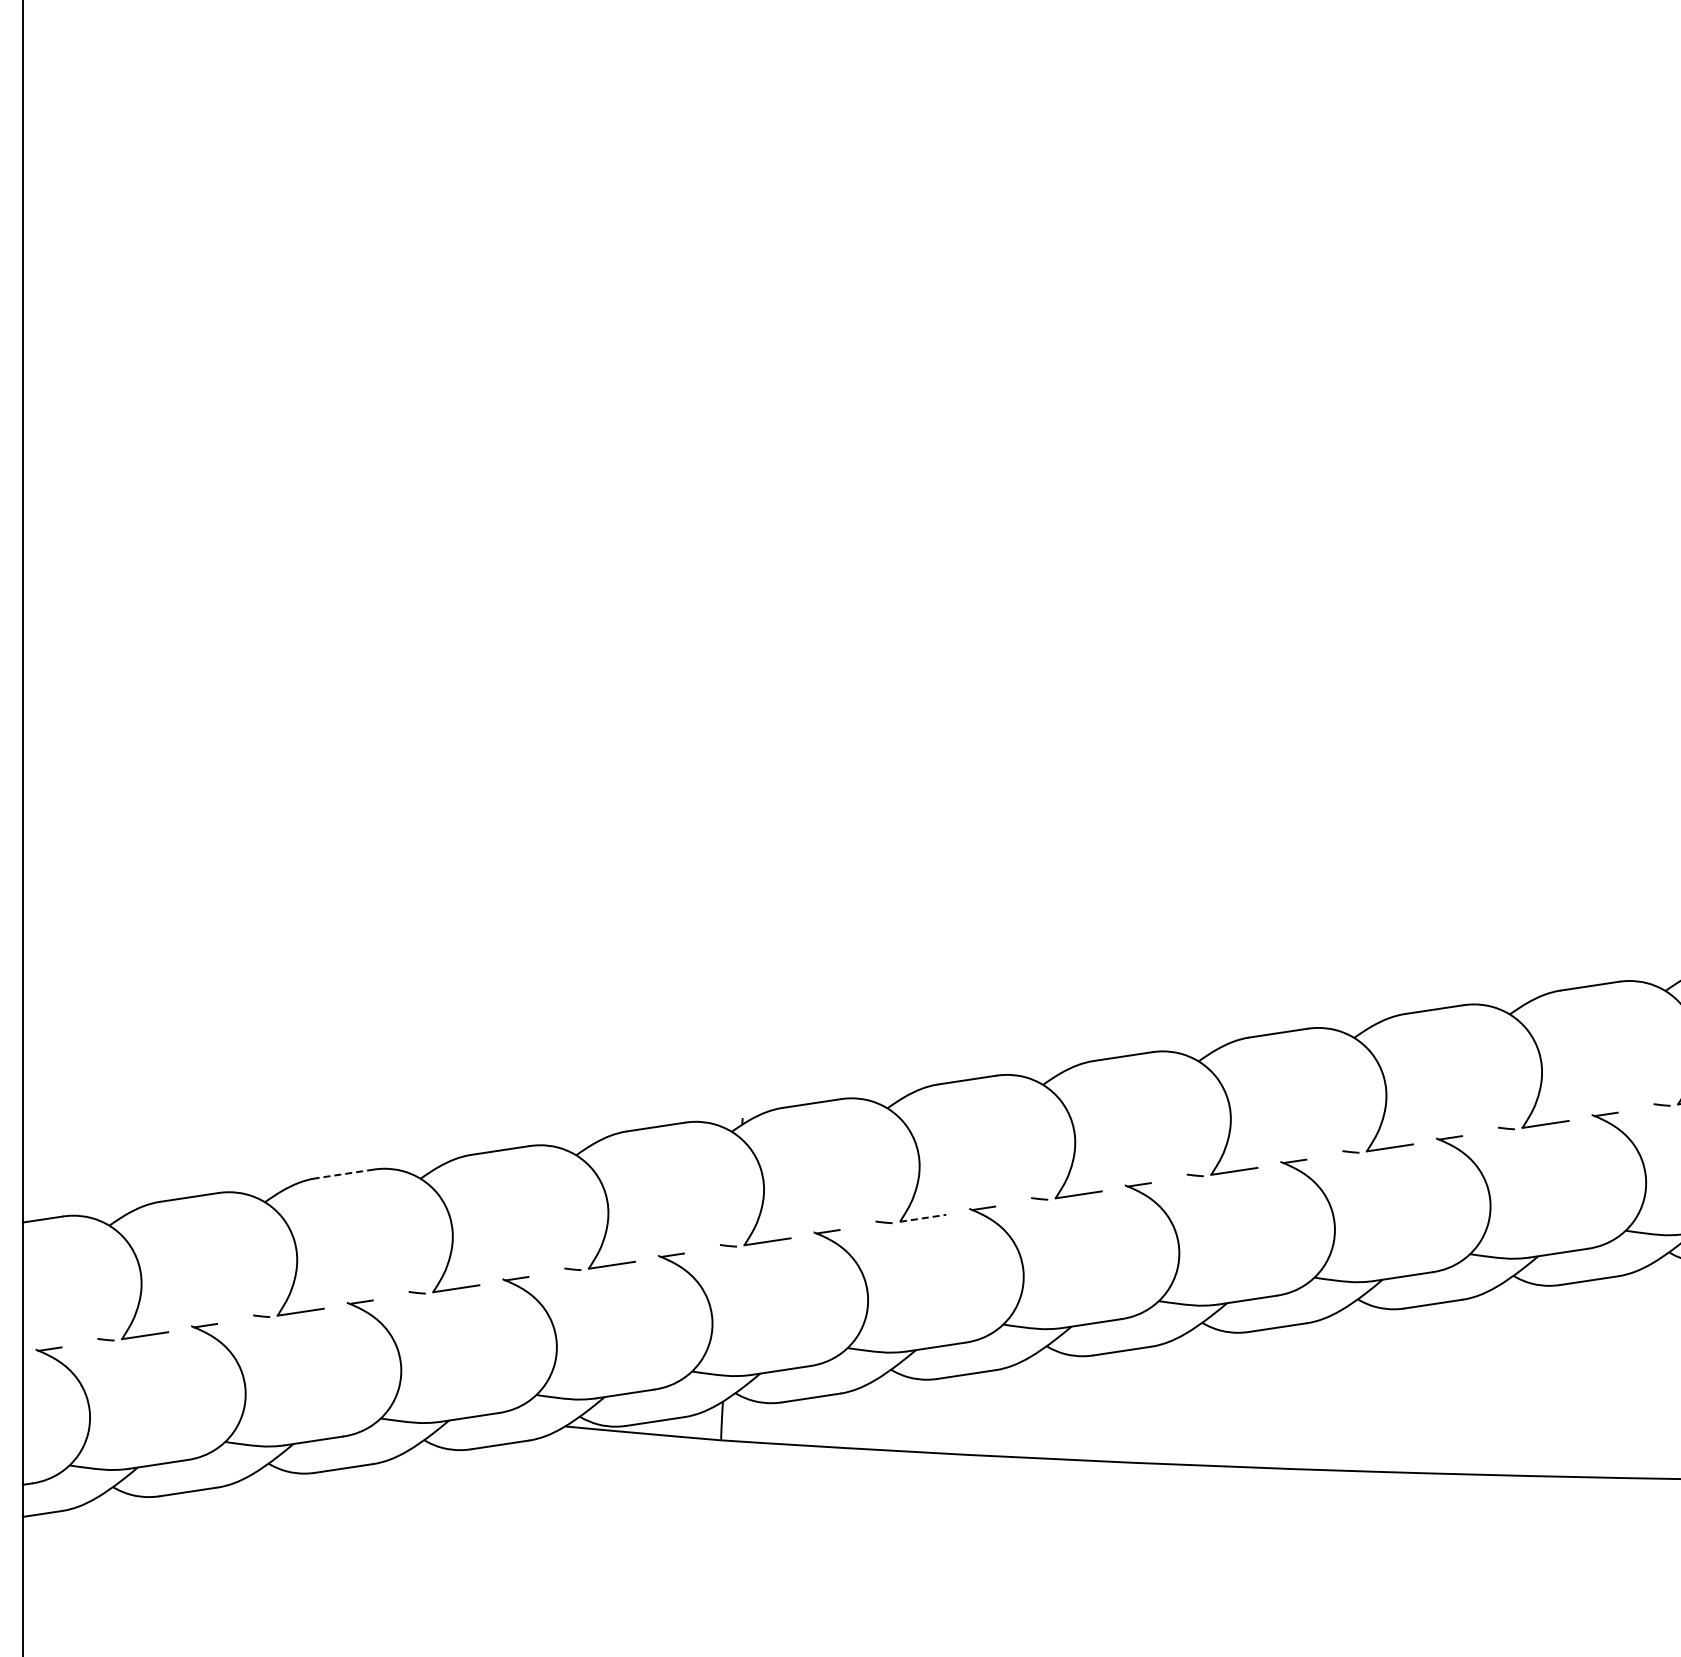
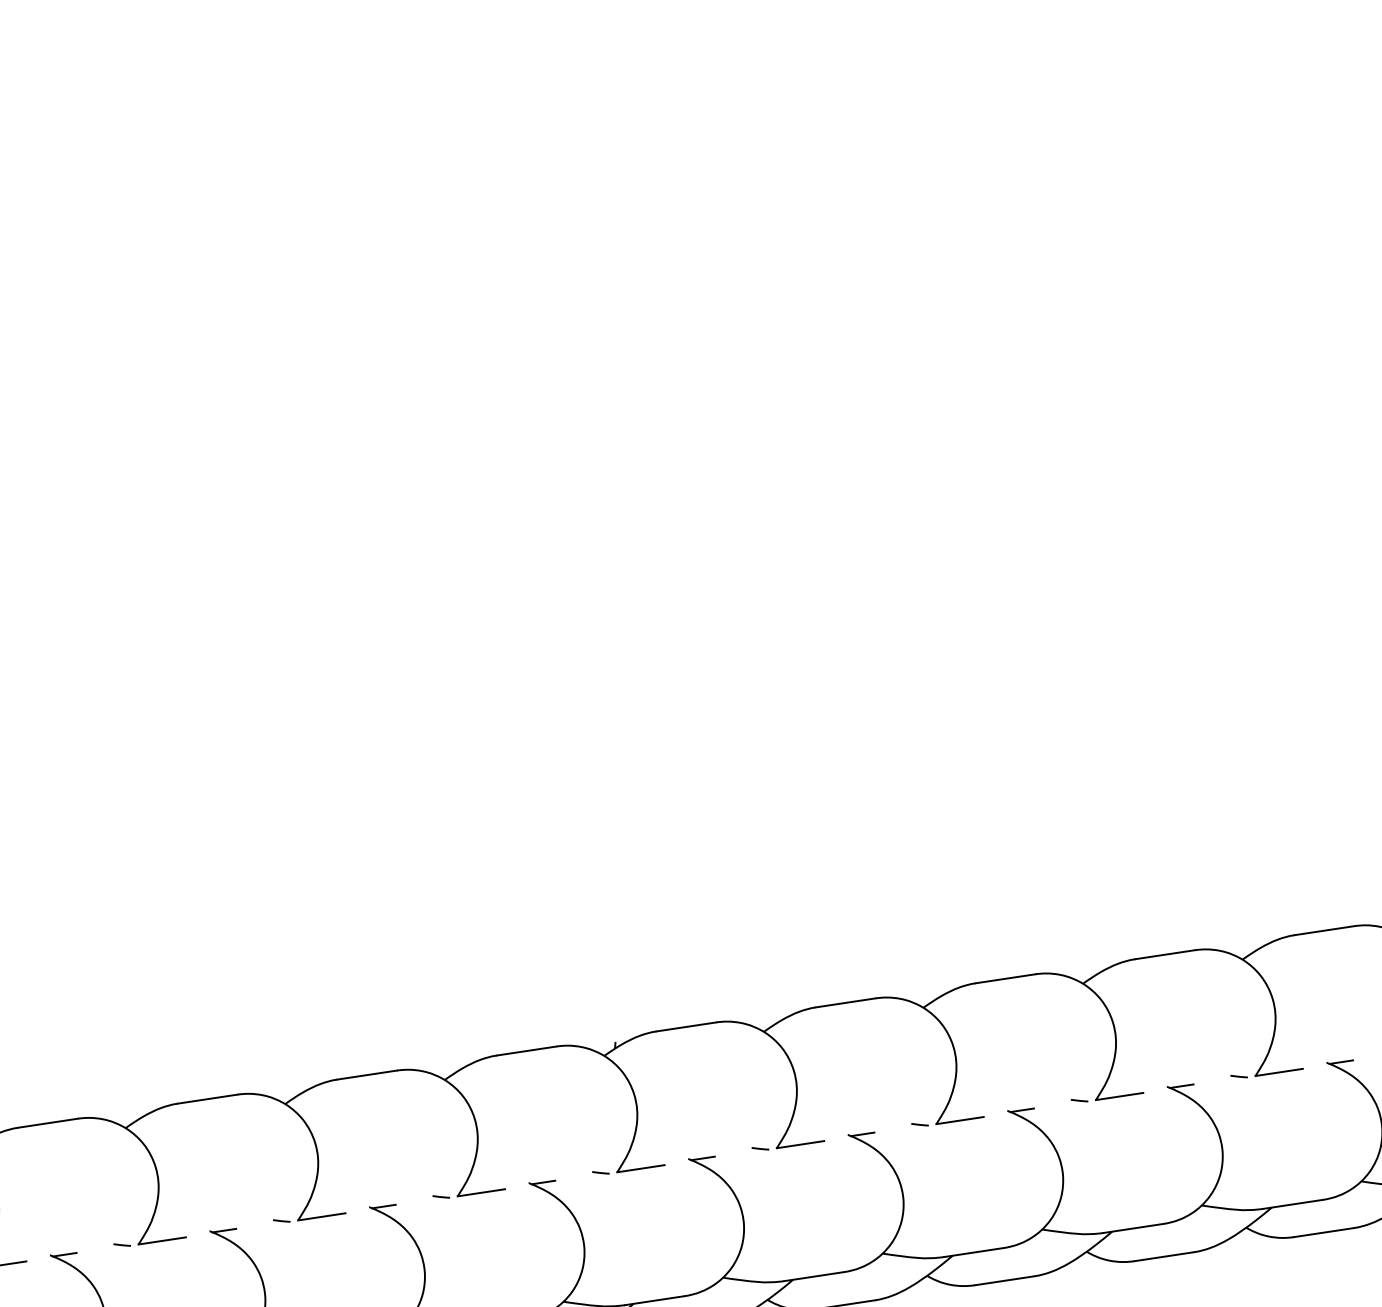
line: (344, 1174) -> (207, 1099), dashed -> solid
line: (923, 1218) -> (800, 1144), dashed -> solid

